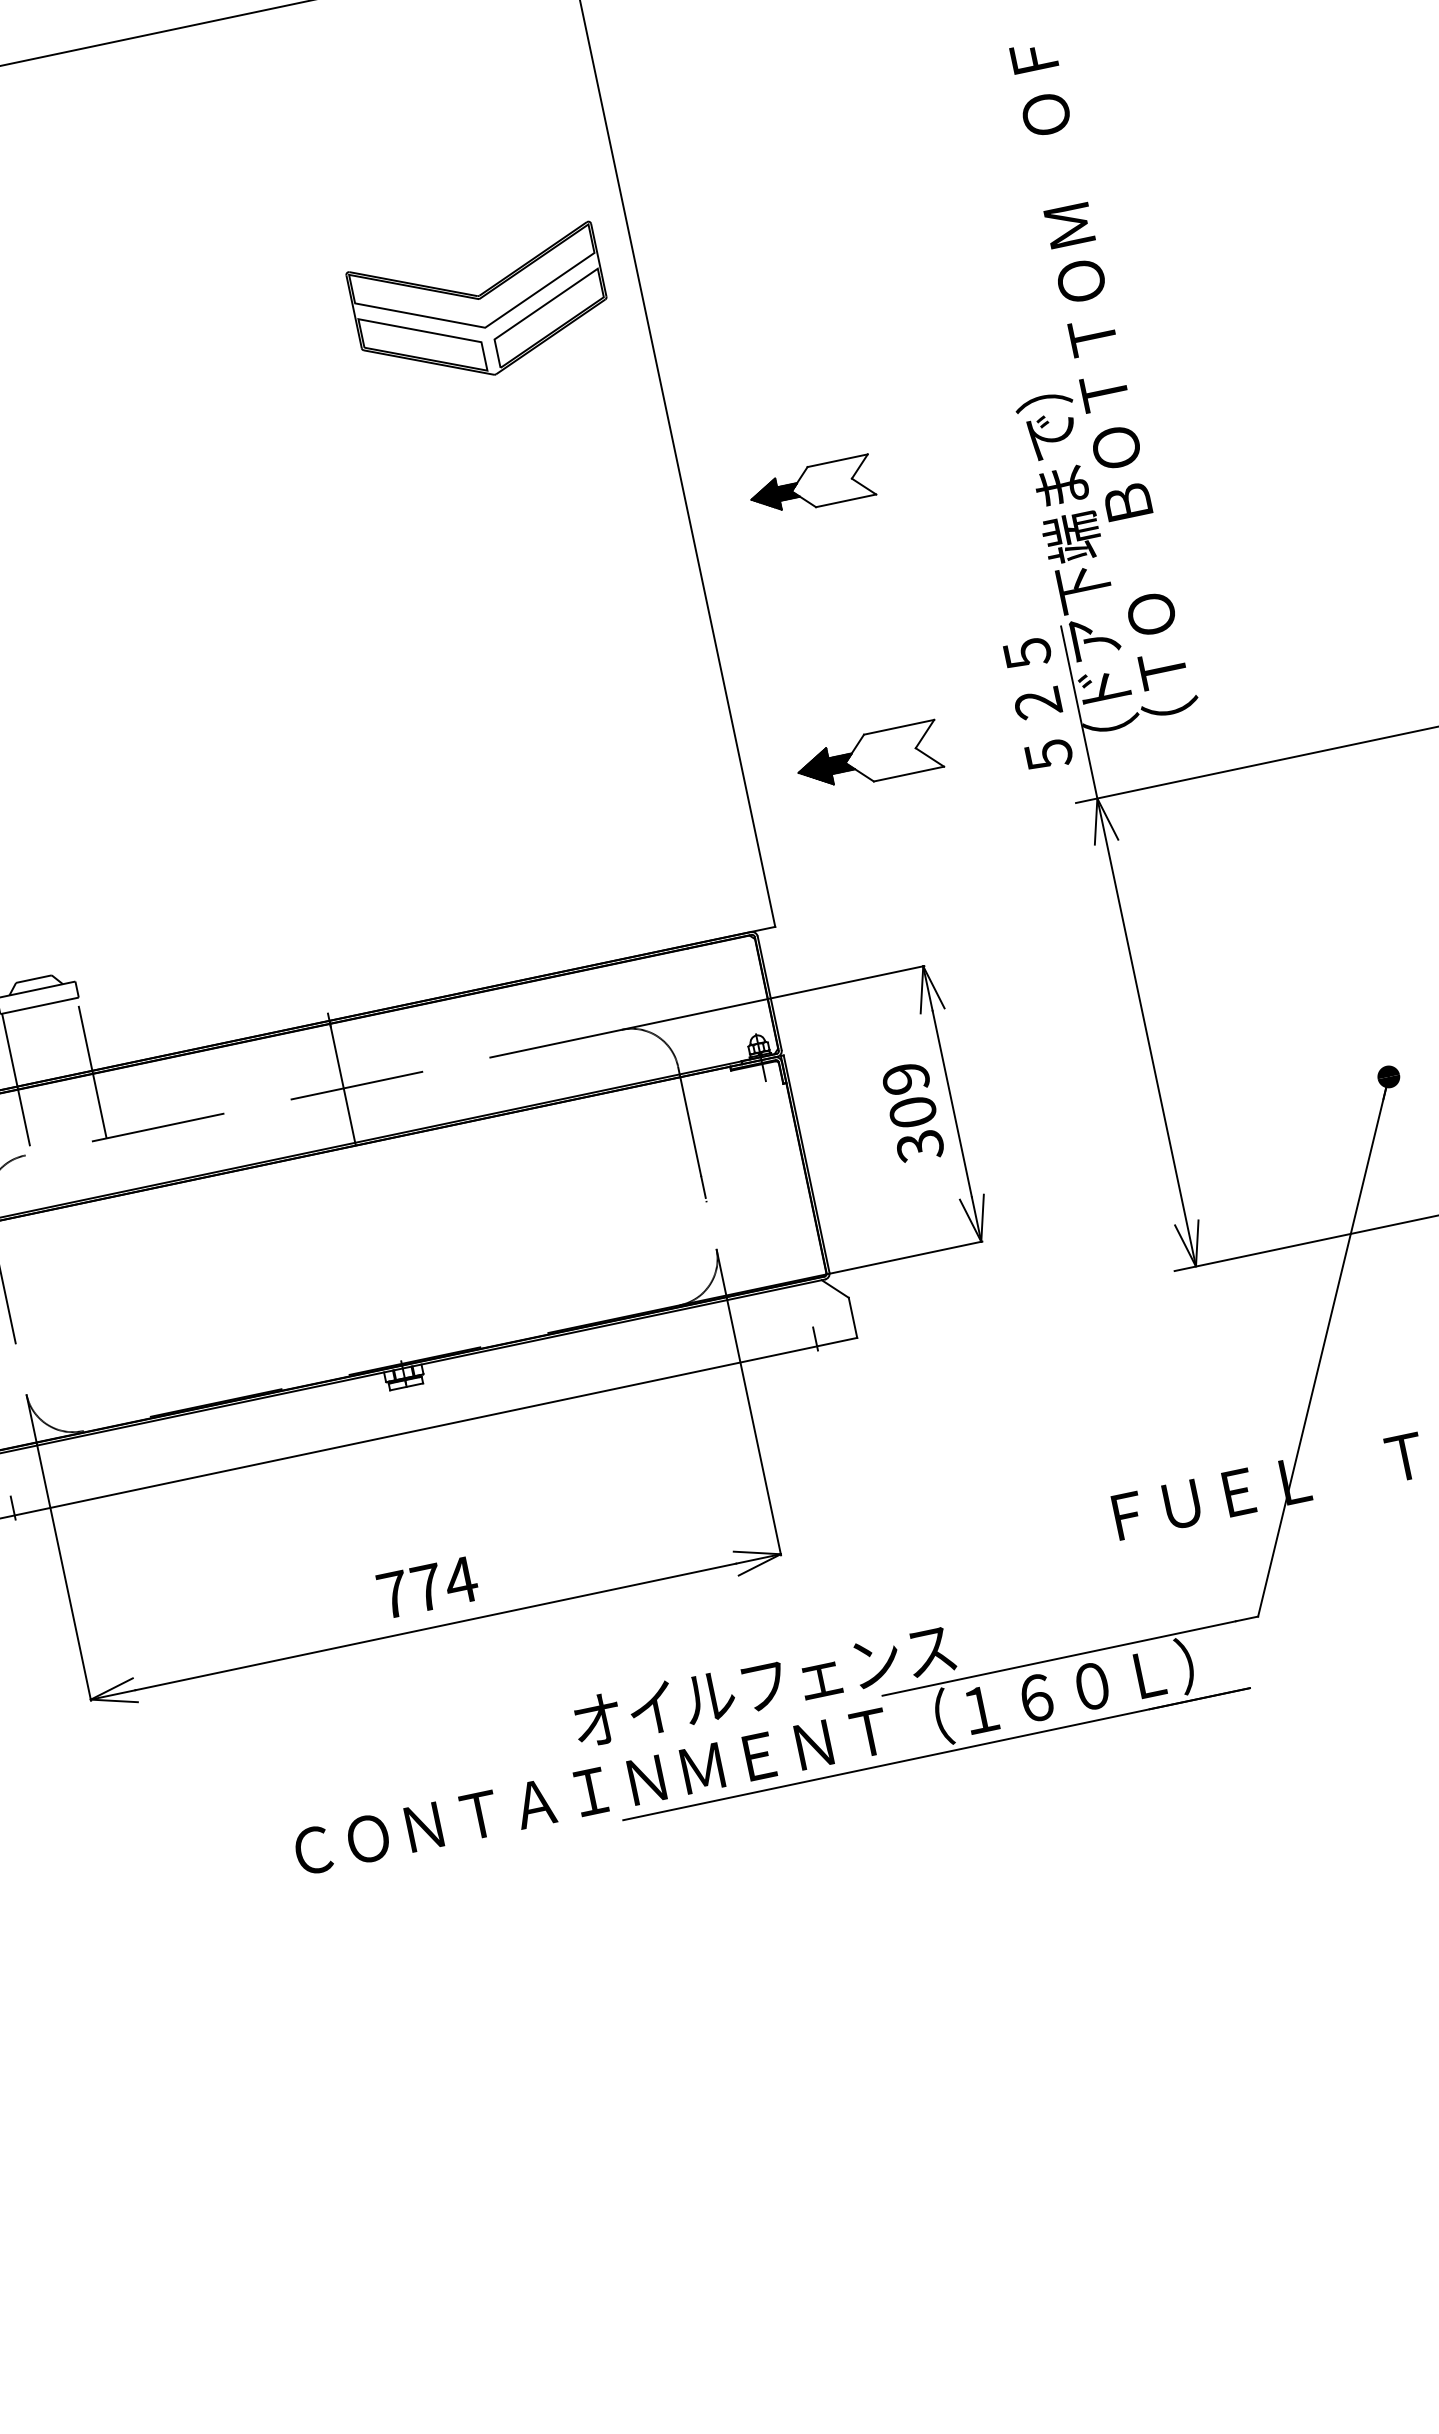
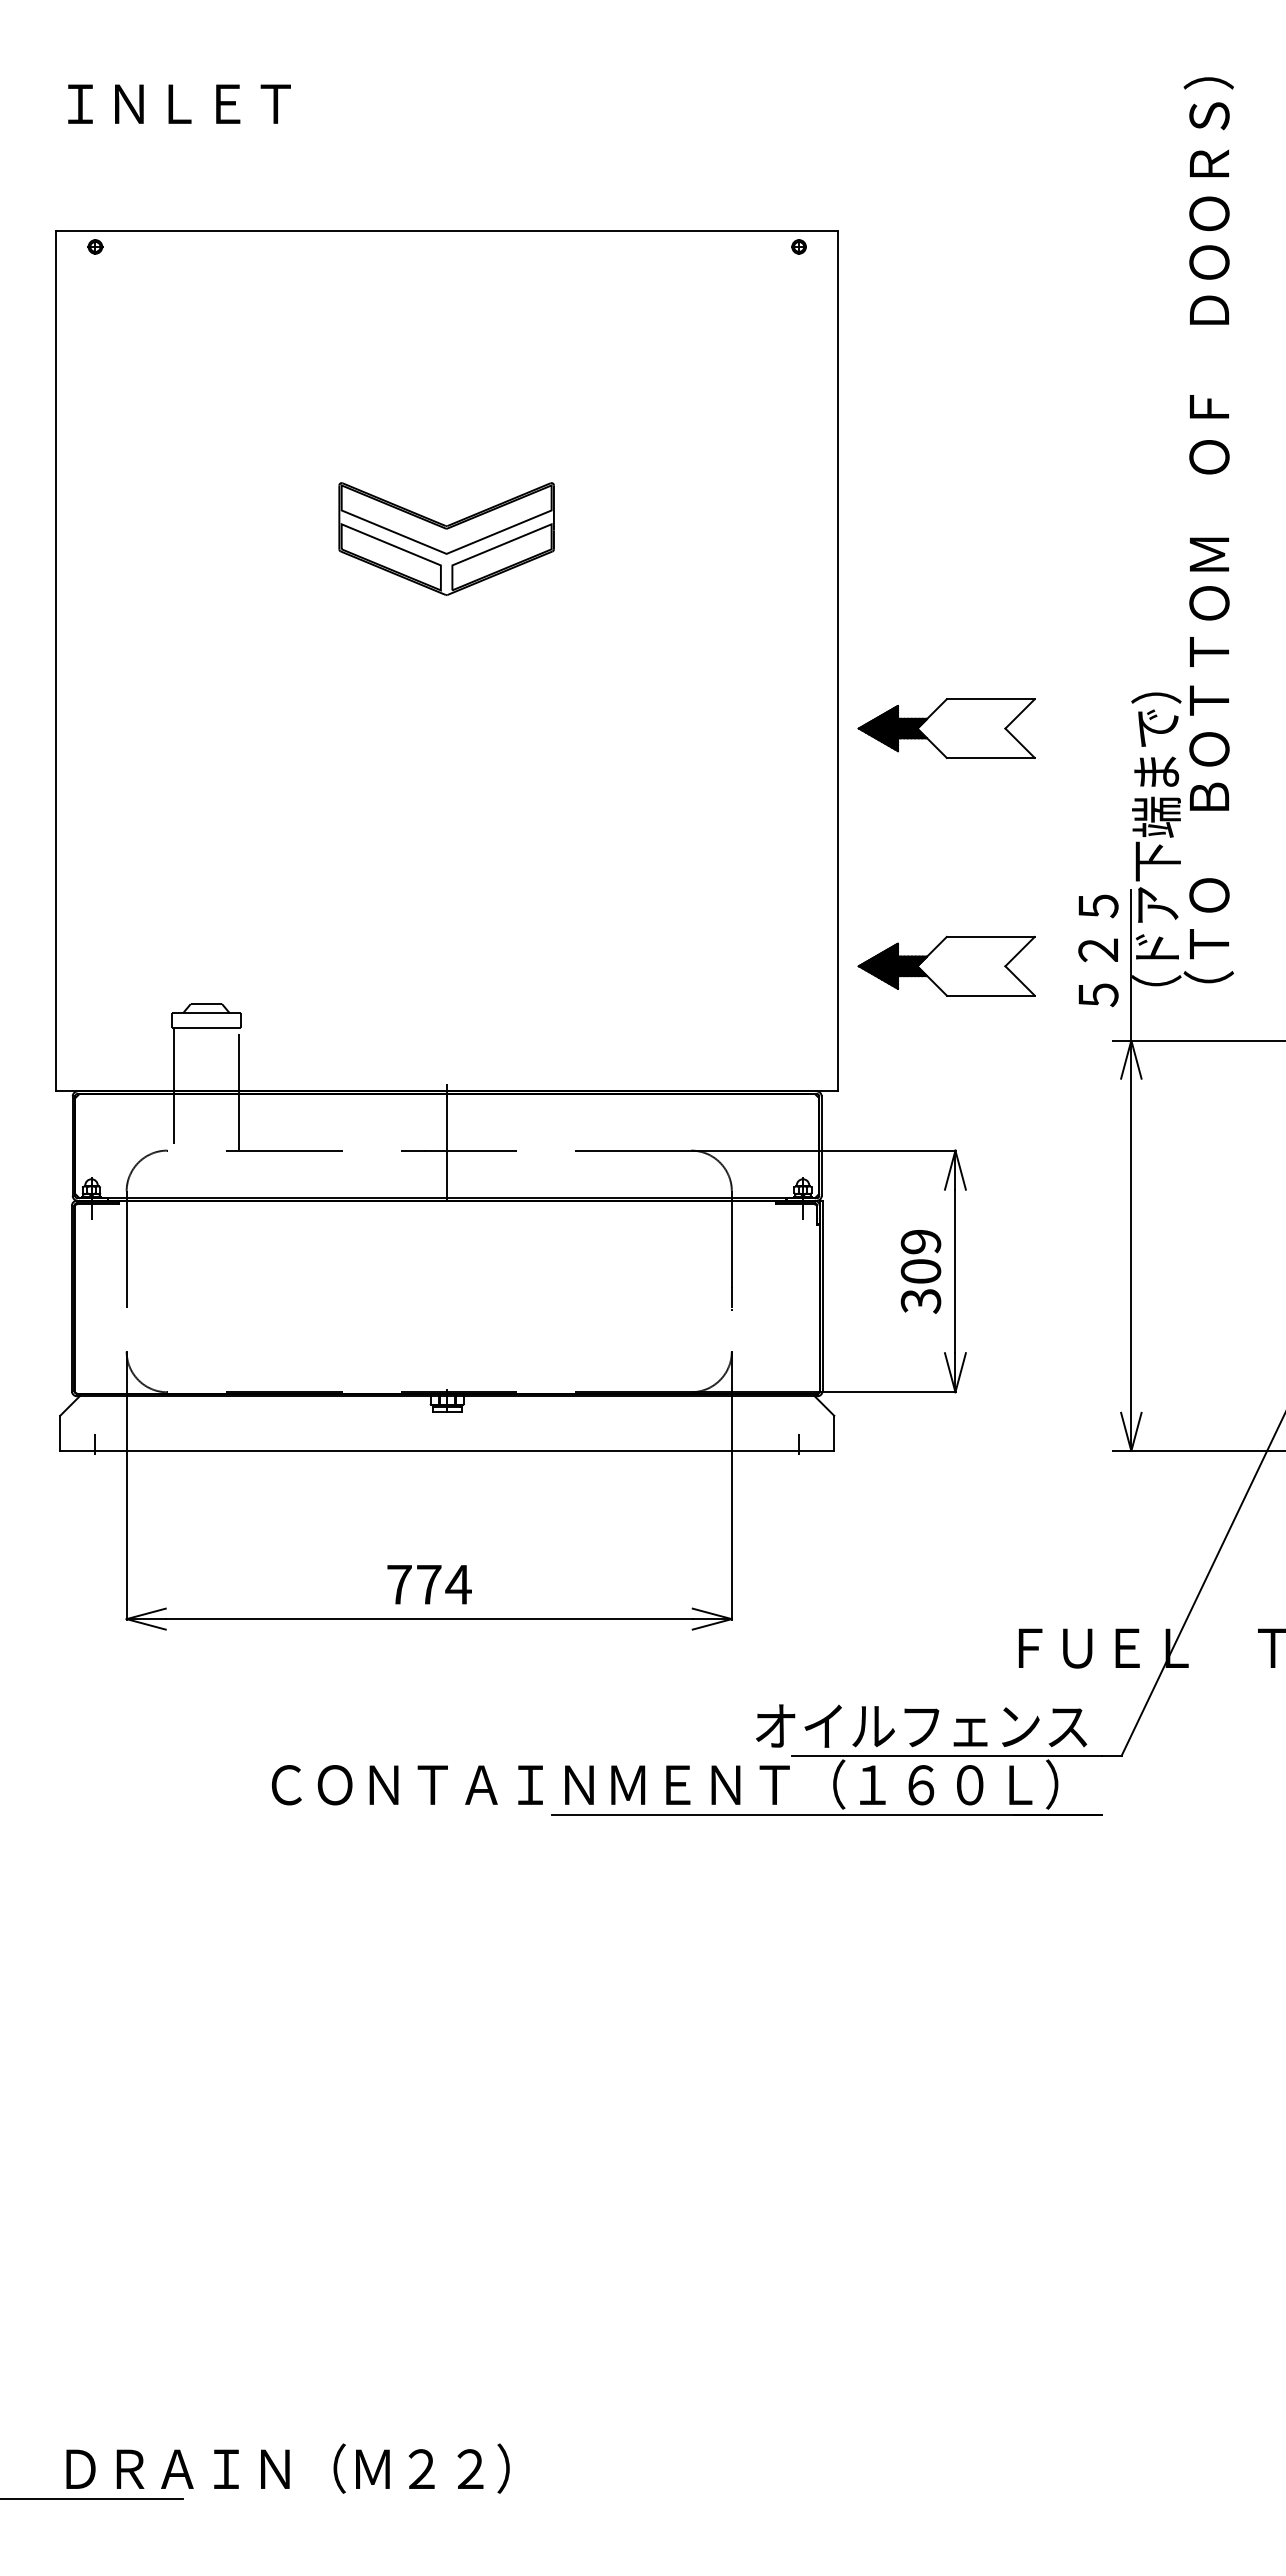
part: (481, 310) -> (446, 538), moved
part: (811, 487) -> (946, 728), size x1.67
part: (868, 757) -> (946, 965), size x1.43
text: (763, 1684) -> (921, 1725), moved

